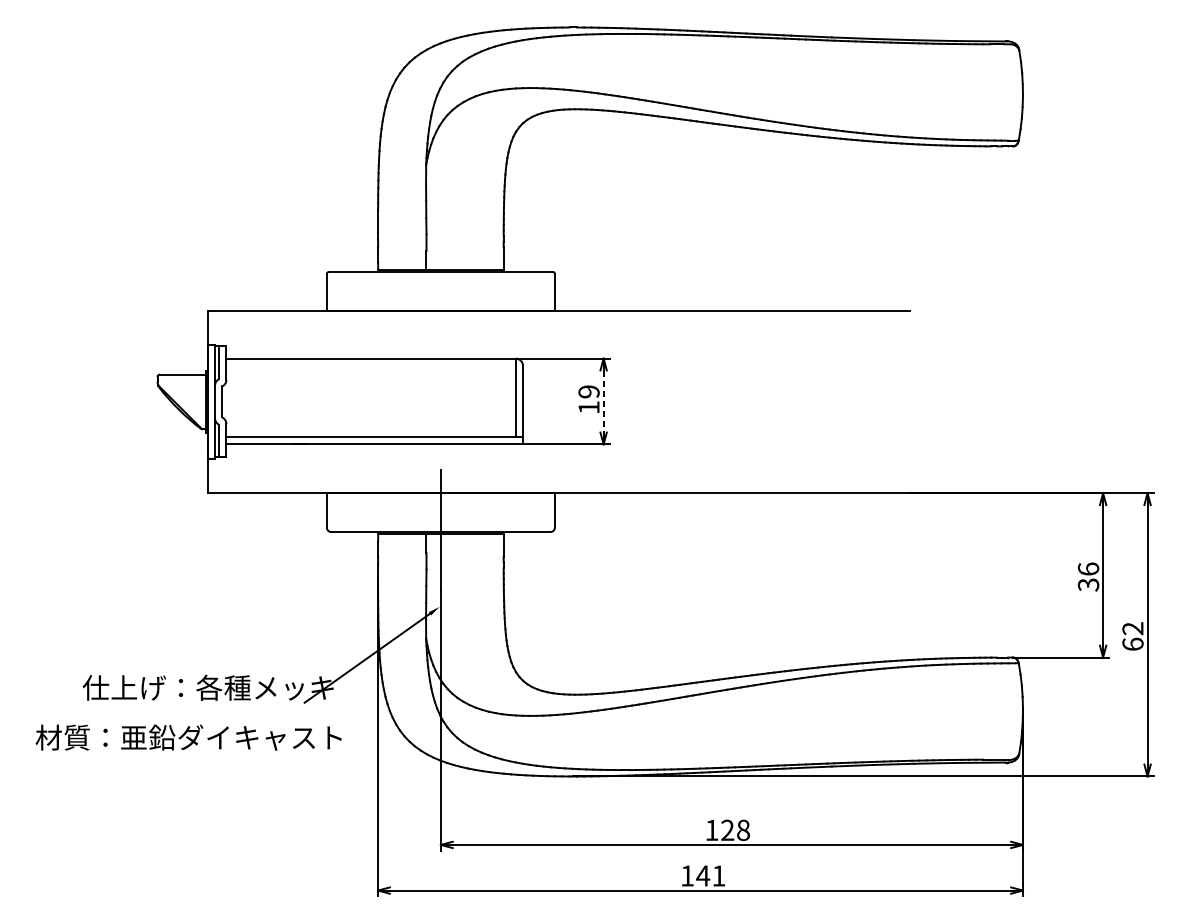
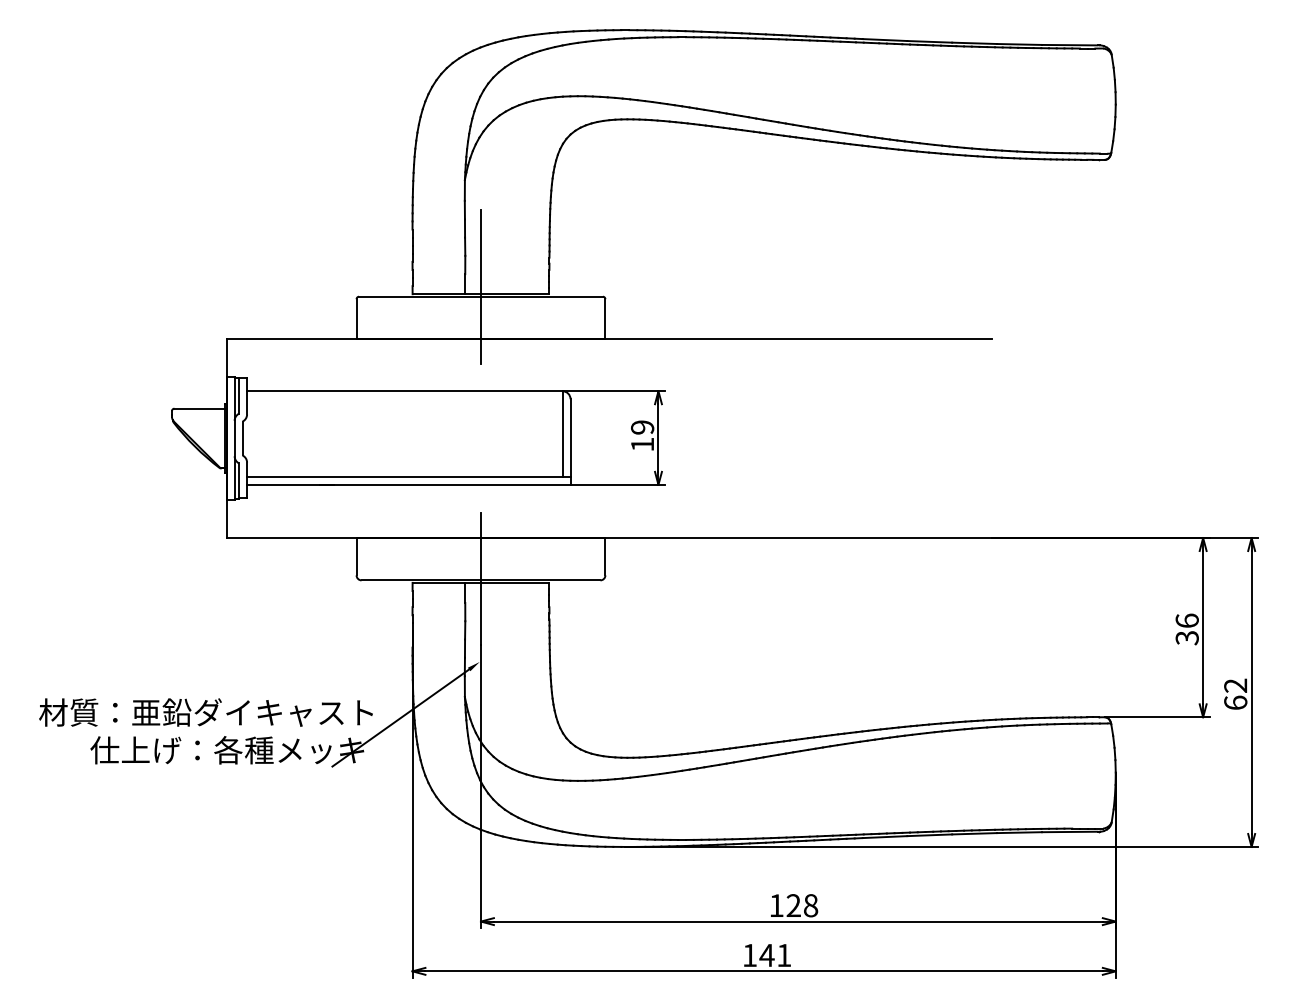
line: (441, 262) -> (481, 286), added
line: (603, 401) -> (658, 438), dashed -> solid
text: (188, 737) -> (205, 712), moved

